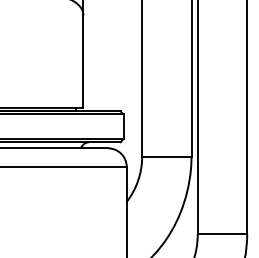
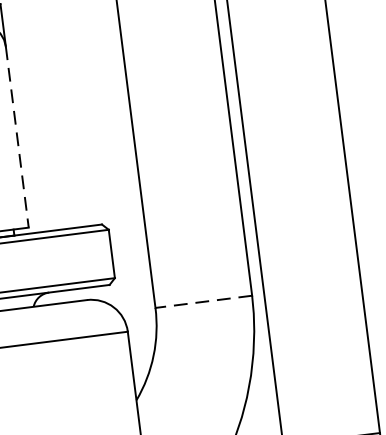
line: (83, 62) -> (17, 138), solid -> dashed
line: (166, 156) -> (203, 301), solid -> dashed

